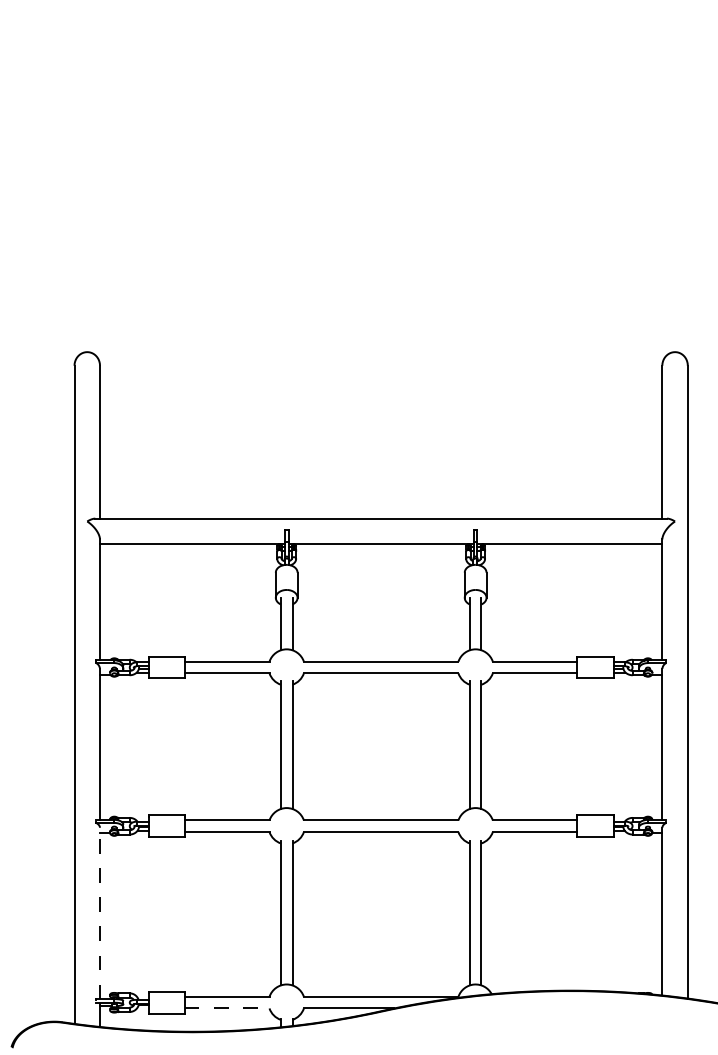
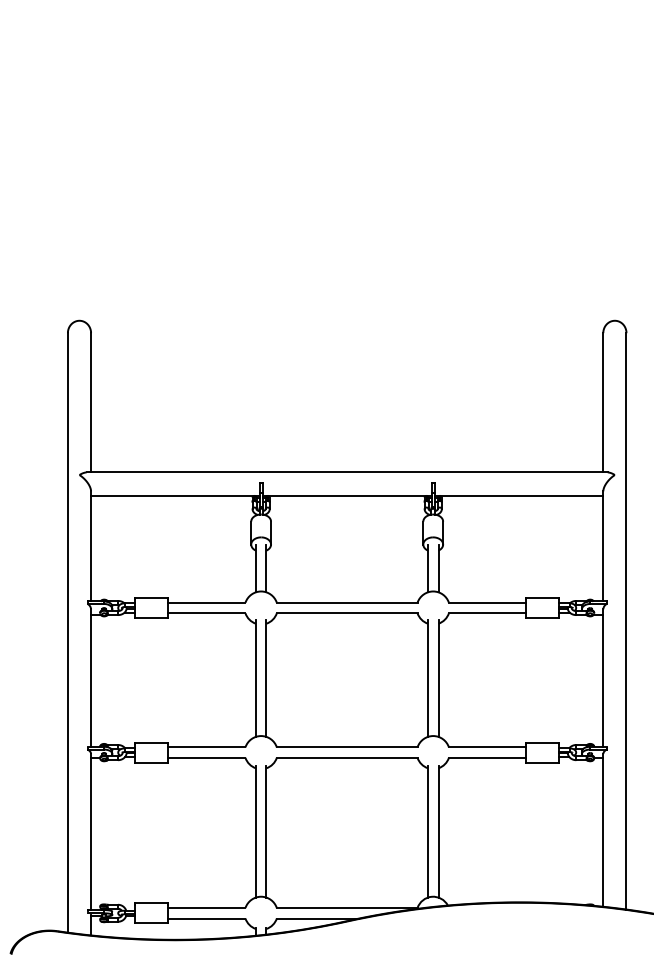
line: (100, 912) -> (91, 831), dashed -> solid
line: (226, 1008) -> (206, 918), dashed -> solid

